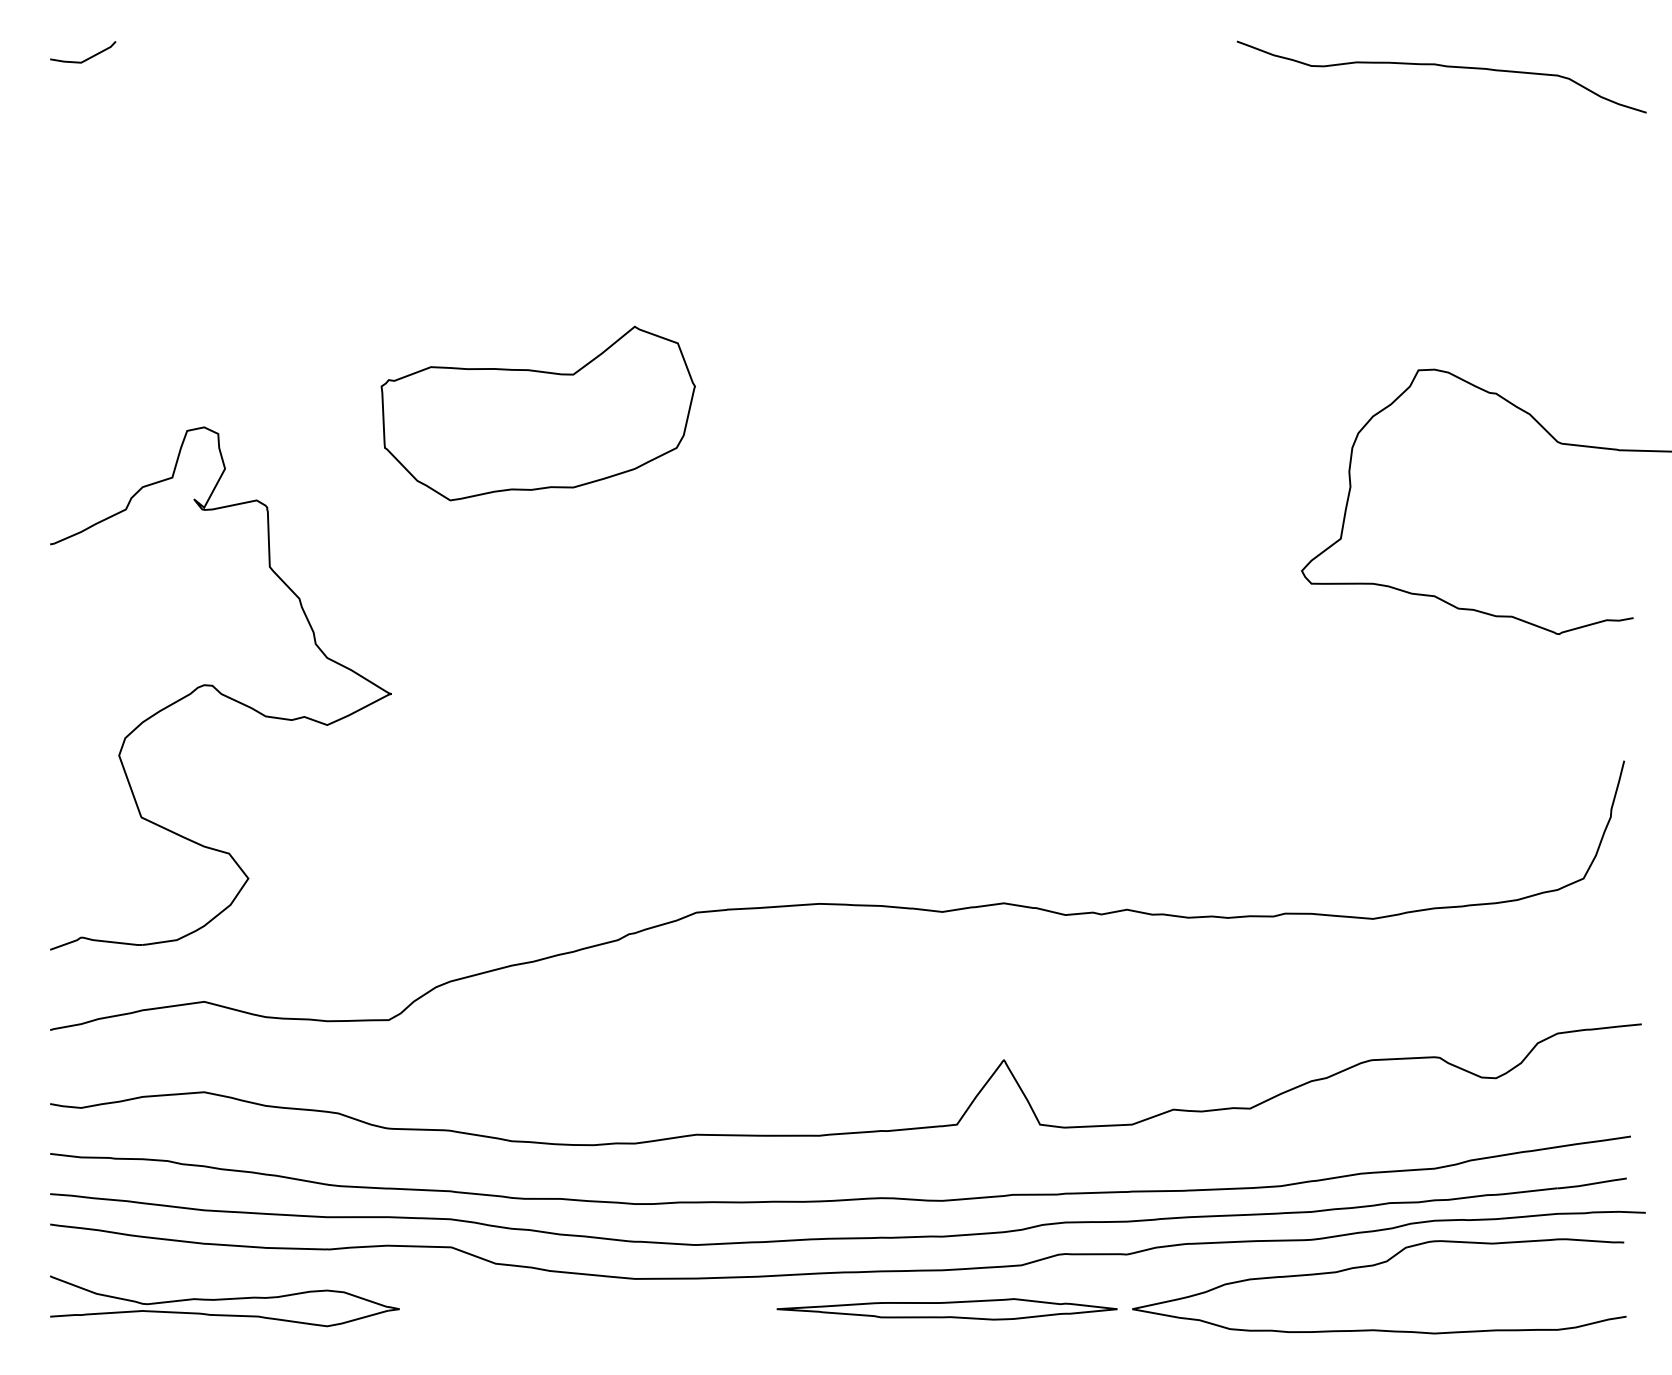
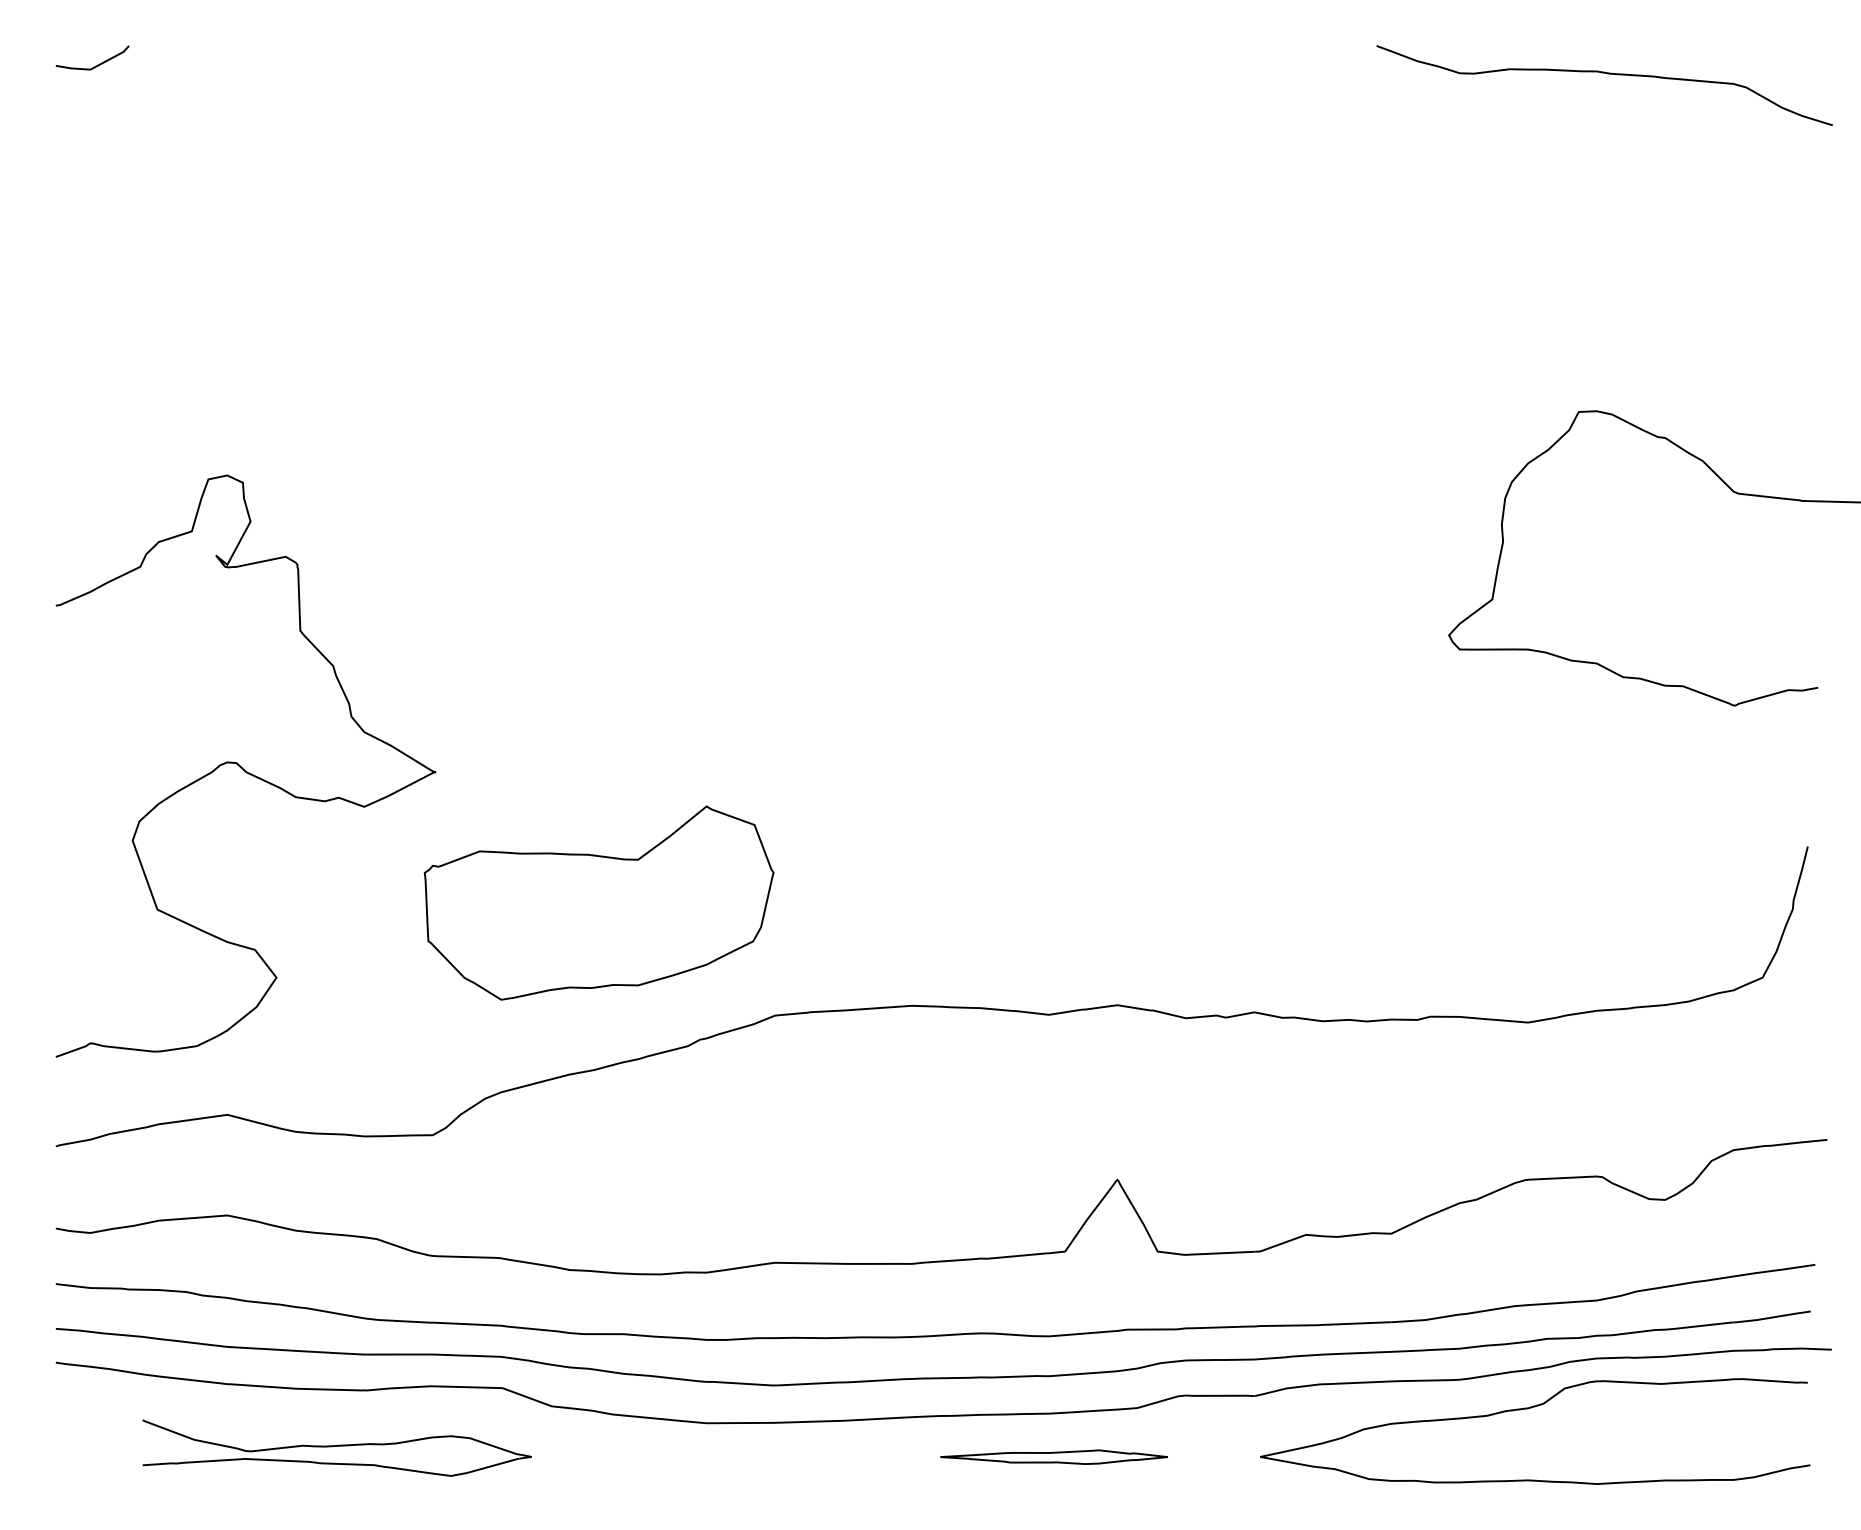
part: (537, 413) -> (598, 903), moved
part: (224, 1301) -> (336, 1448), moved
part: (946, 1309) -> (1053, 1457), size x0.6

